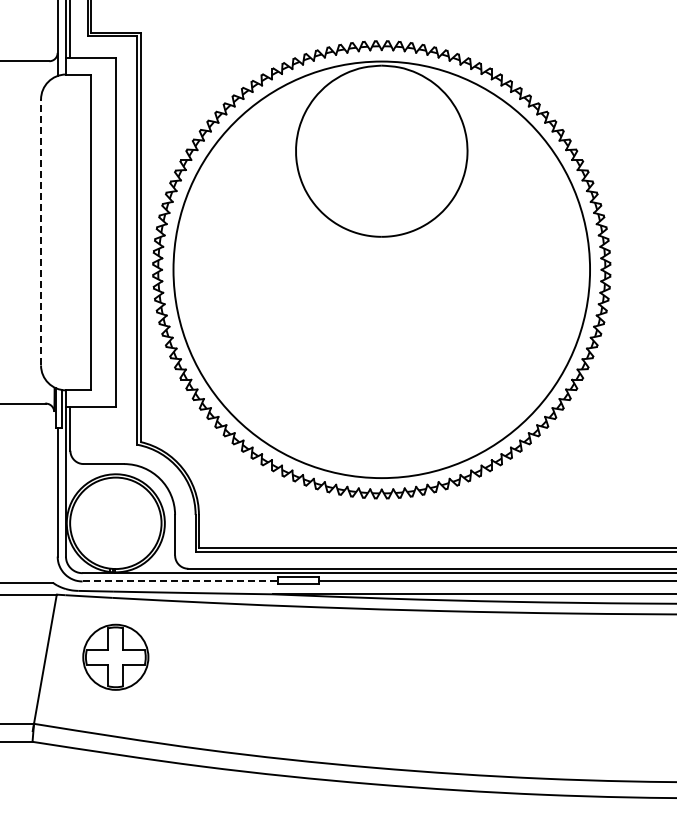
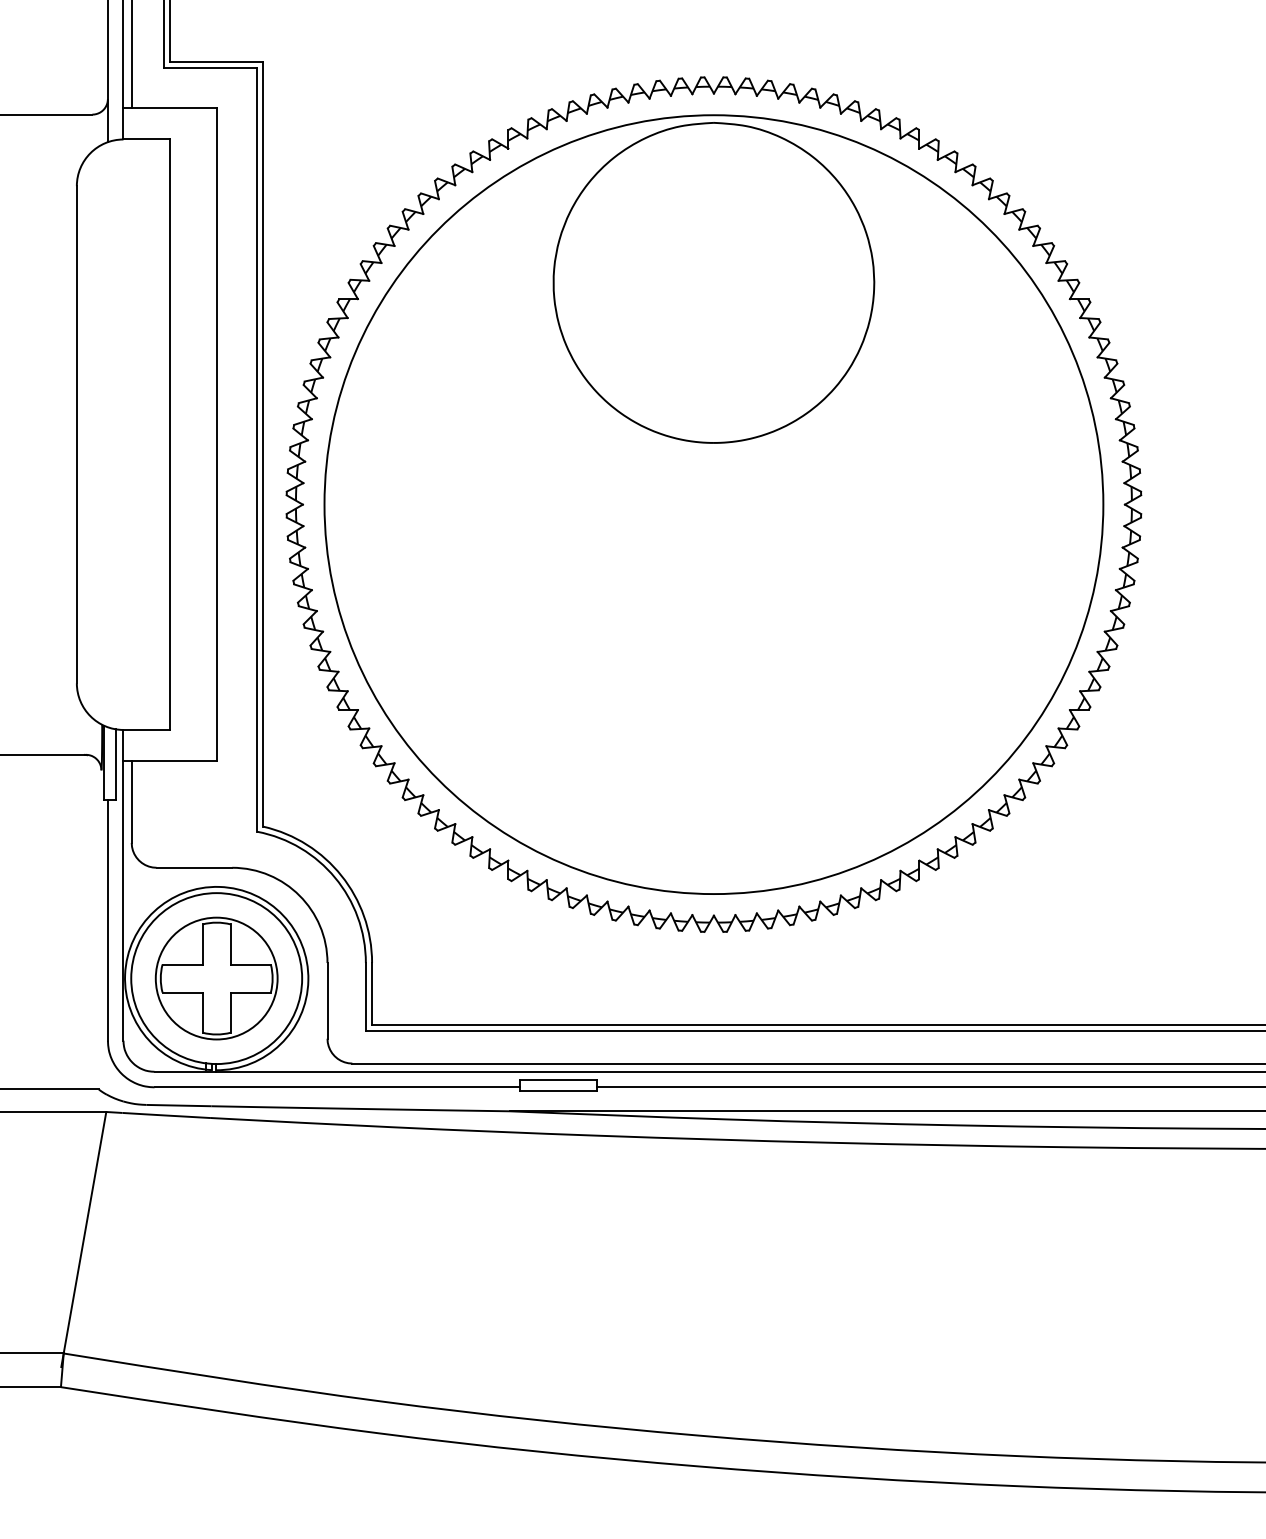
line: (41, 232) -> (77, 434), dashed -> solid
line: (180, 581) -> (337, 1087), dashed -> solid
part: (115, 656) -> (216, 977), moved

